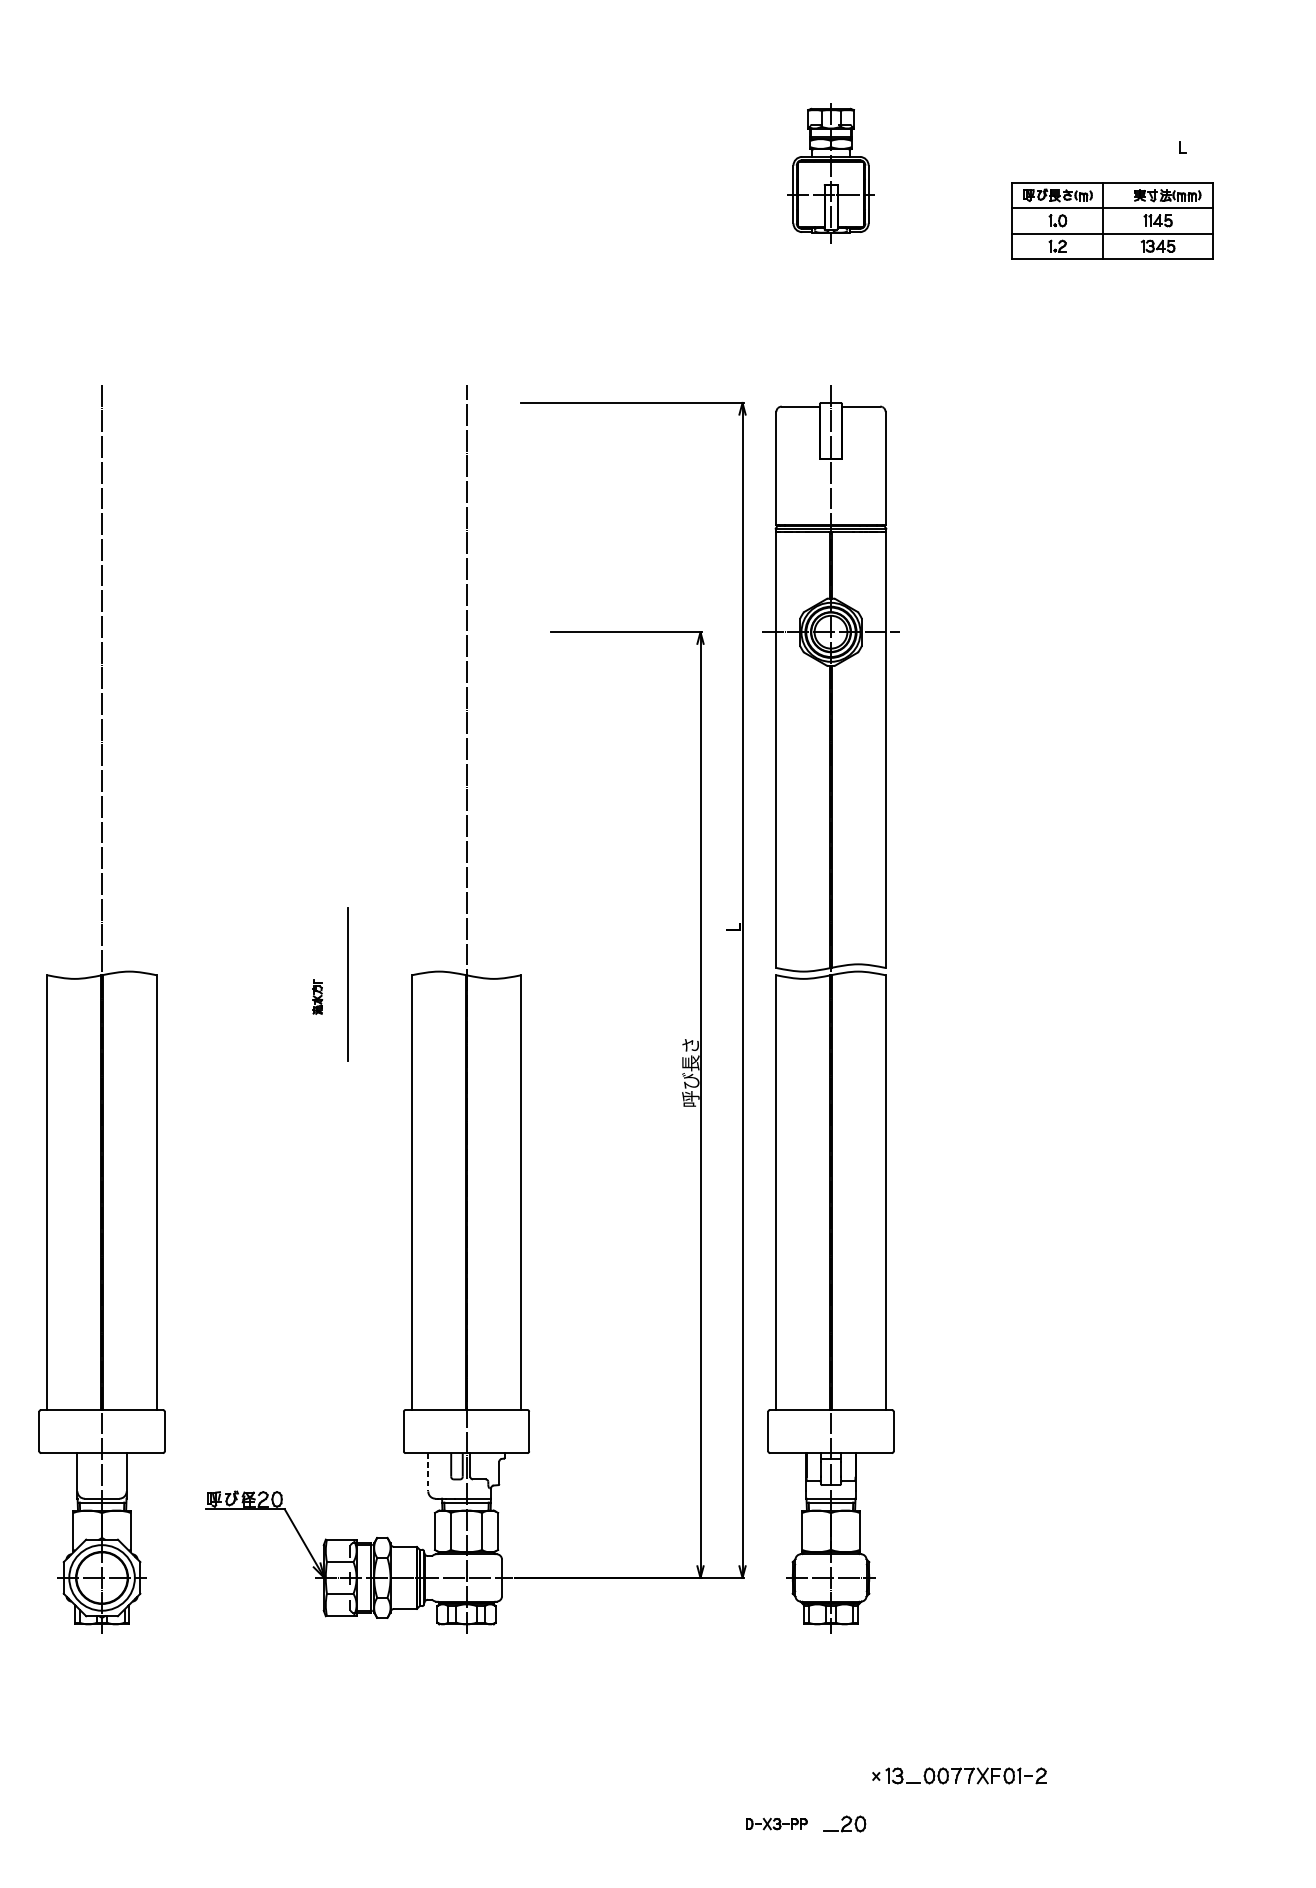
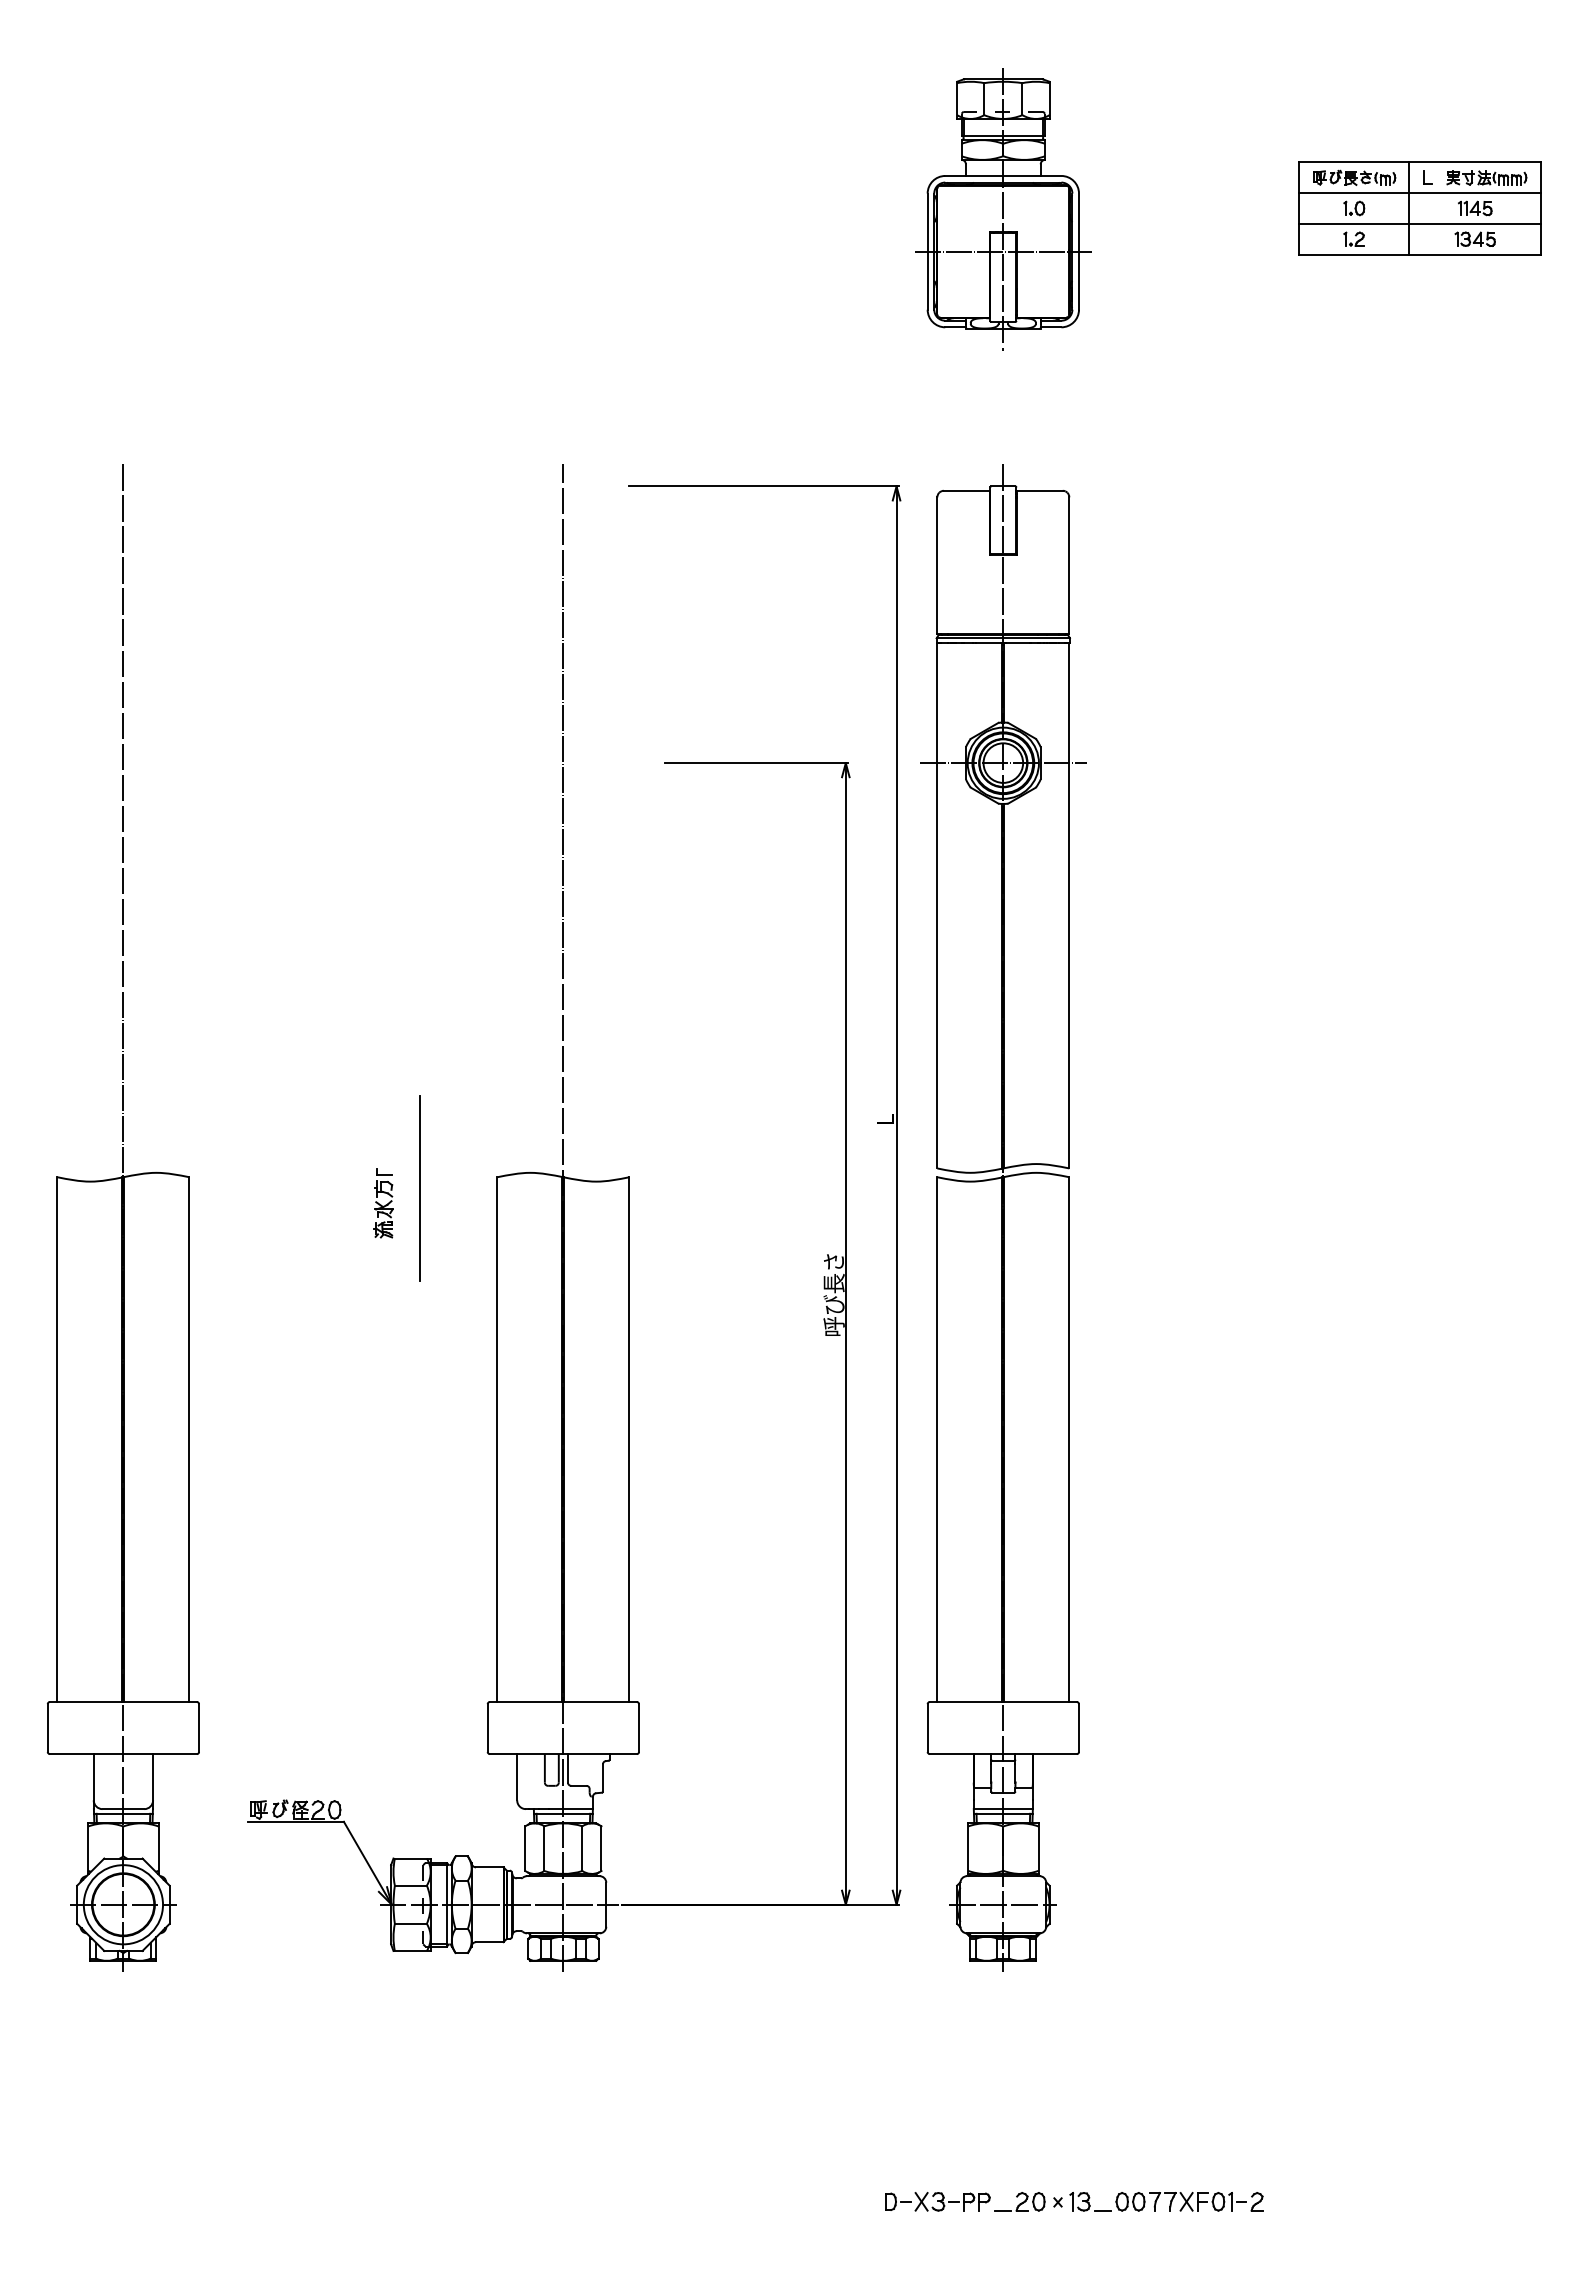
part: (831, 173) -> (1003, 209), size x1.67
part: (1111, 220) -> (1419, 208), moved
part: (317, 997) -> (383, 1203), size x1.67
line: (428, 1472) -> (517, 1777), dashed -> solid
part: (959, 1775) -> (1158, 2201), moved
part: (776, 1823) -> (937, 2201), size x1.43

